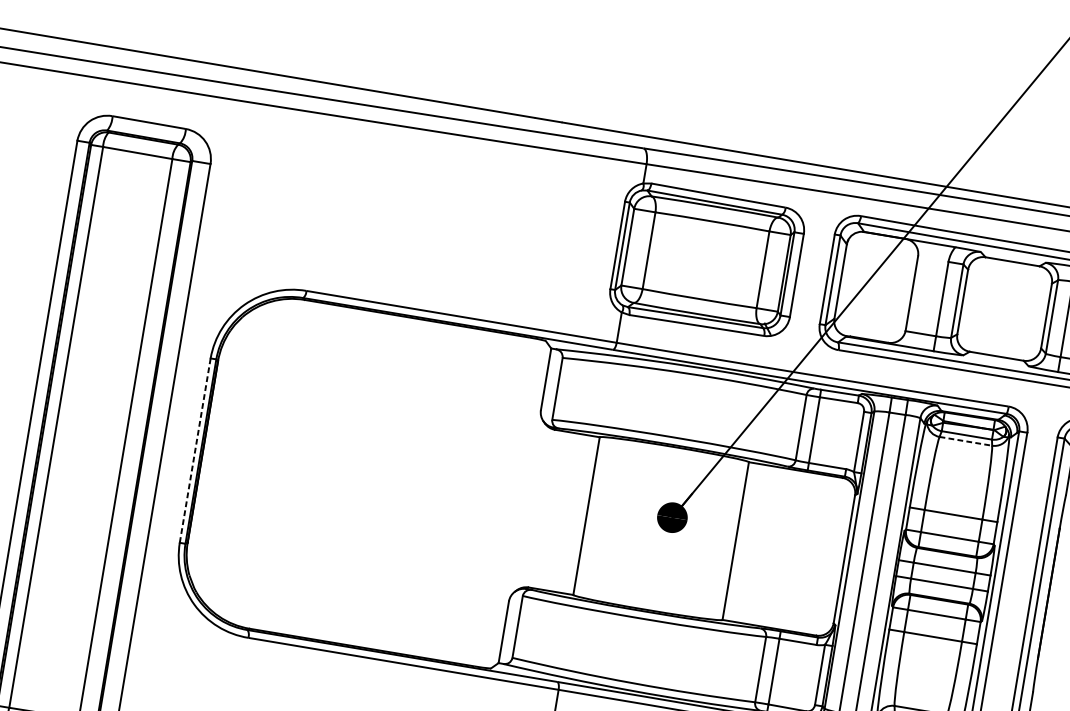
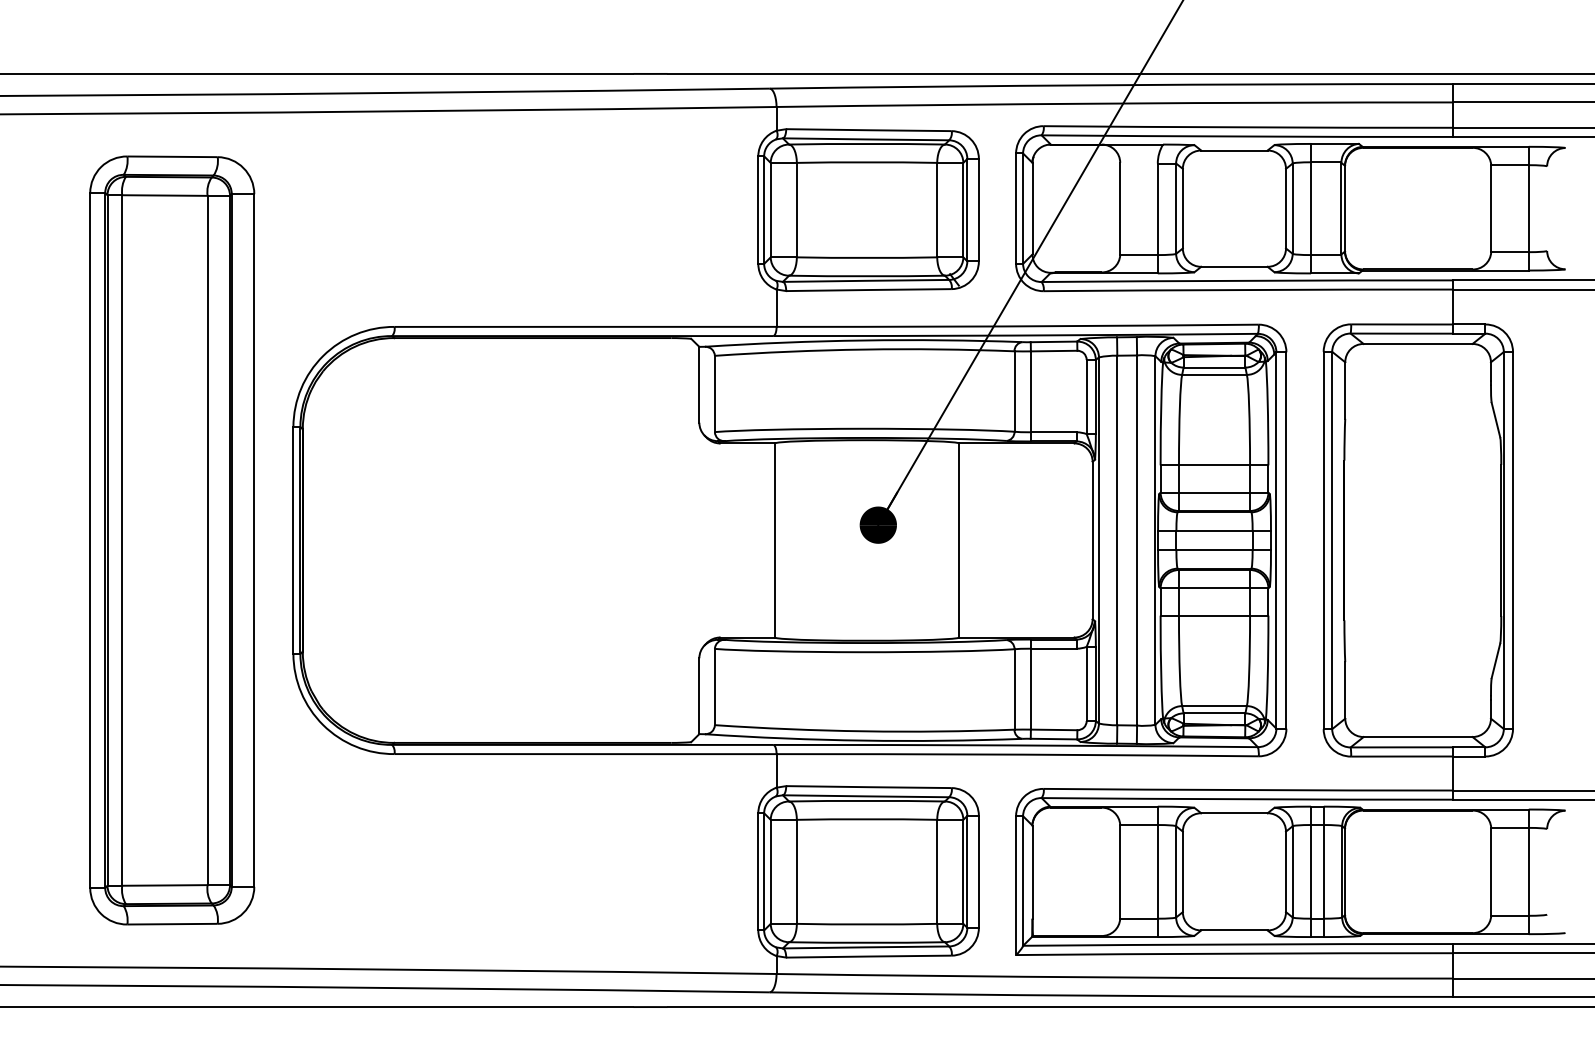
line: (966, 441) -> (1215, 374), dashed -> solid
line: (195, 450) -> (293, 540), dashed -> solid

